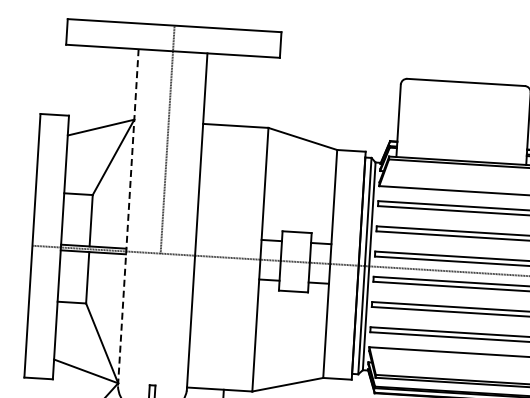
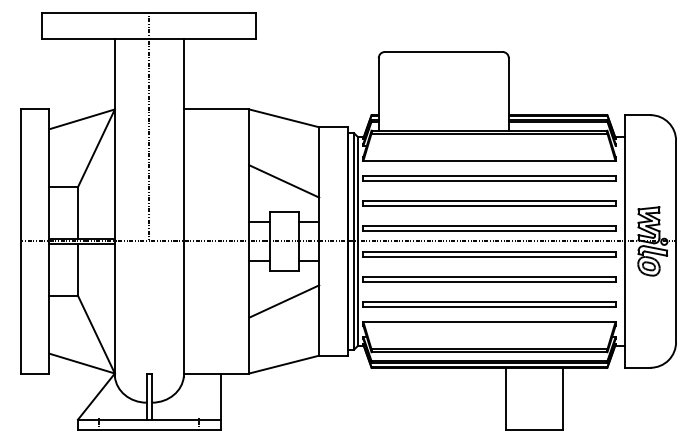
line: (299, 201) -> (284, 181), added
line: (127, 217) -> (114, 207), dashed -> solid
line: (291, 321) -> (284, 301), added

